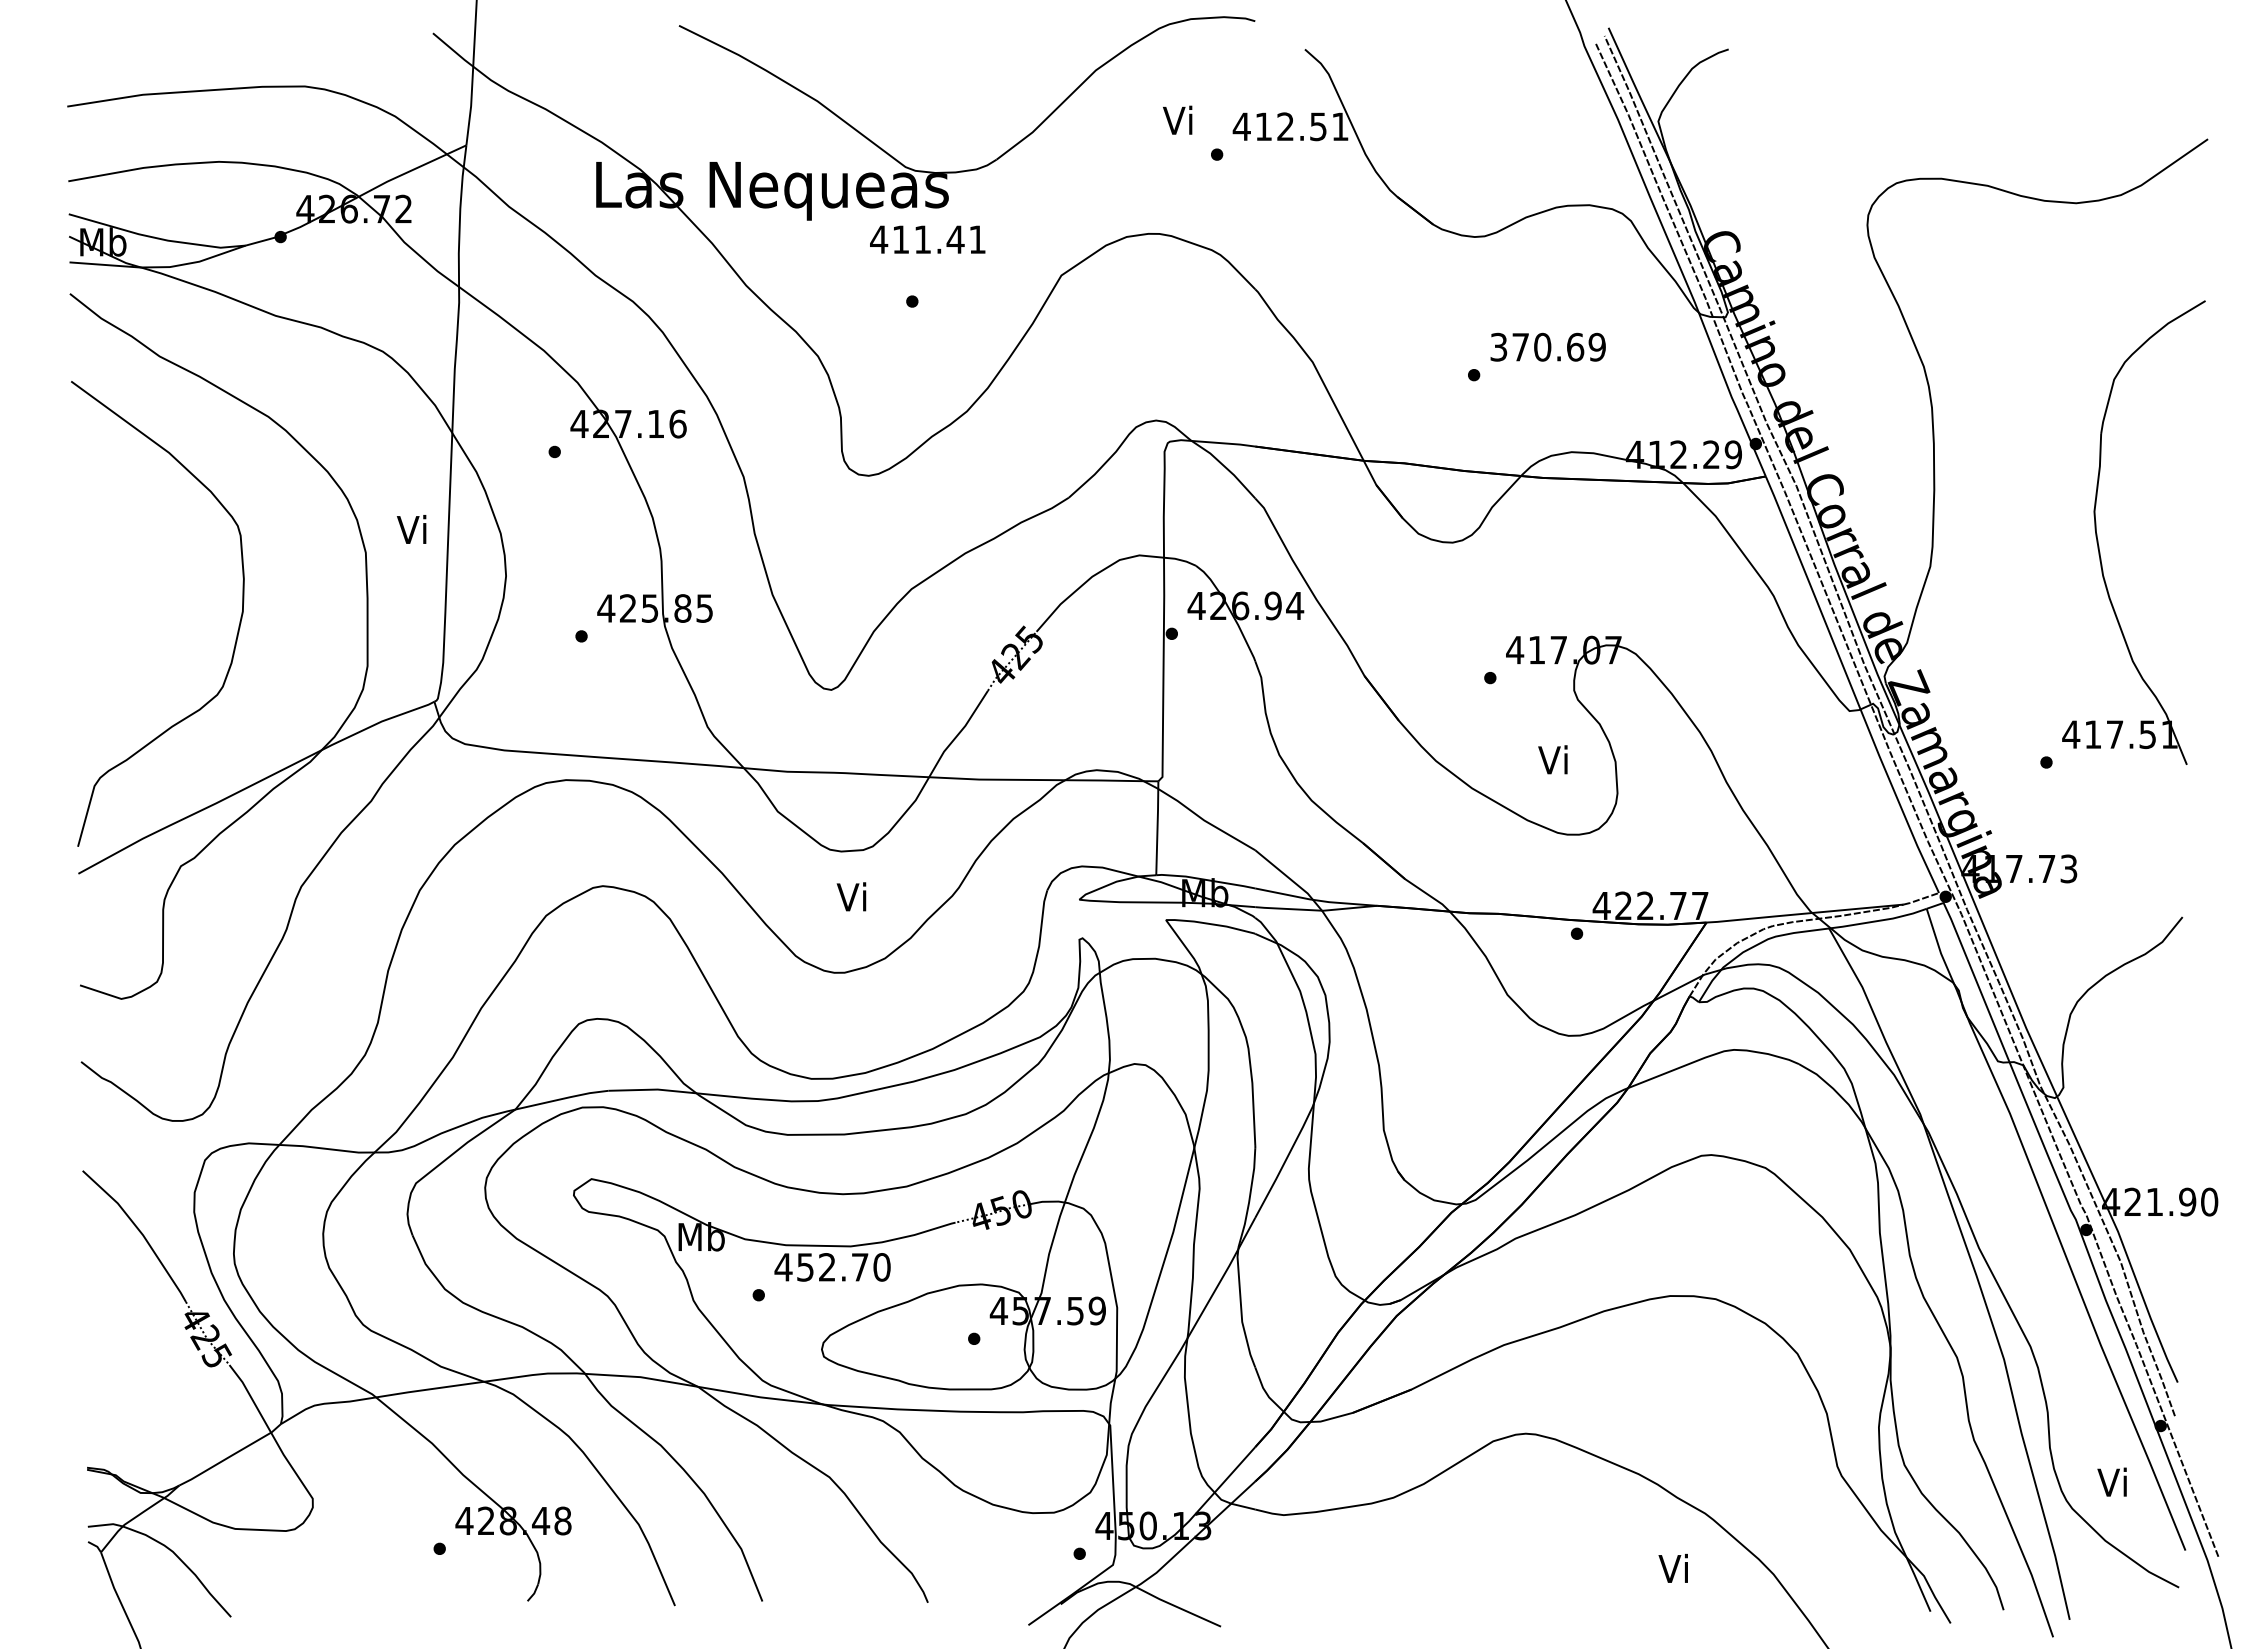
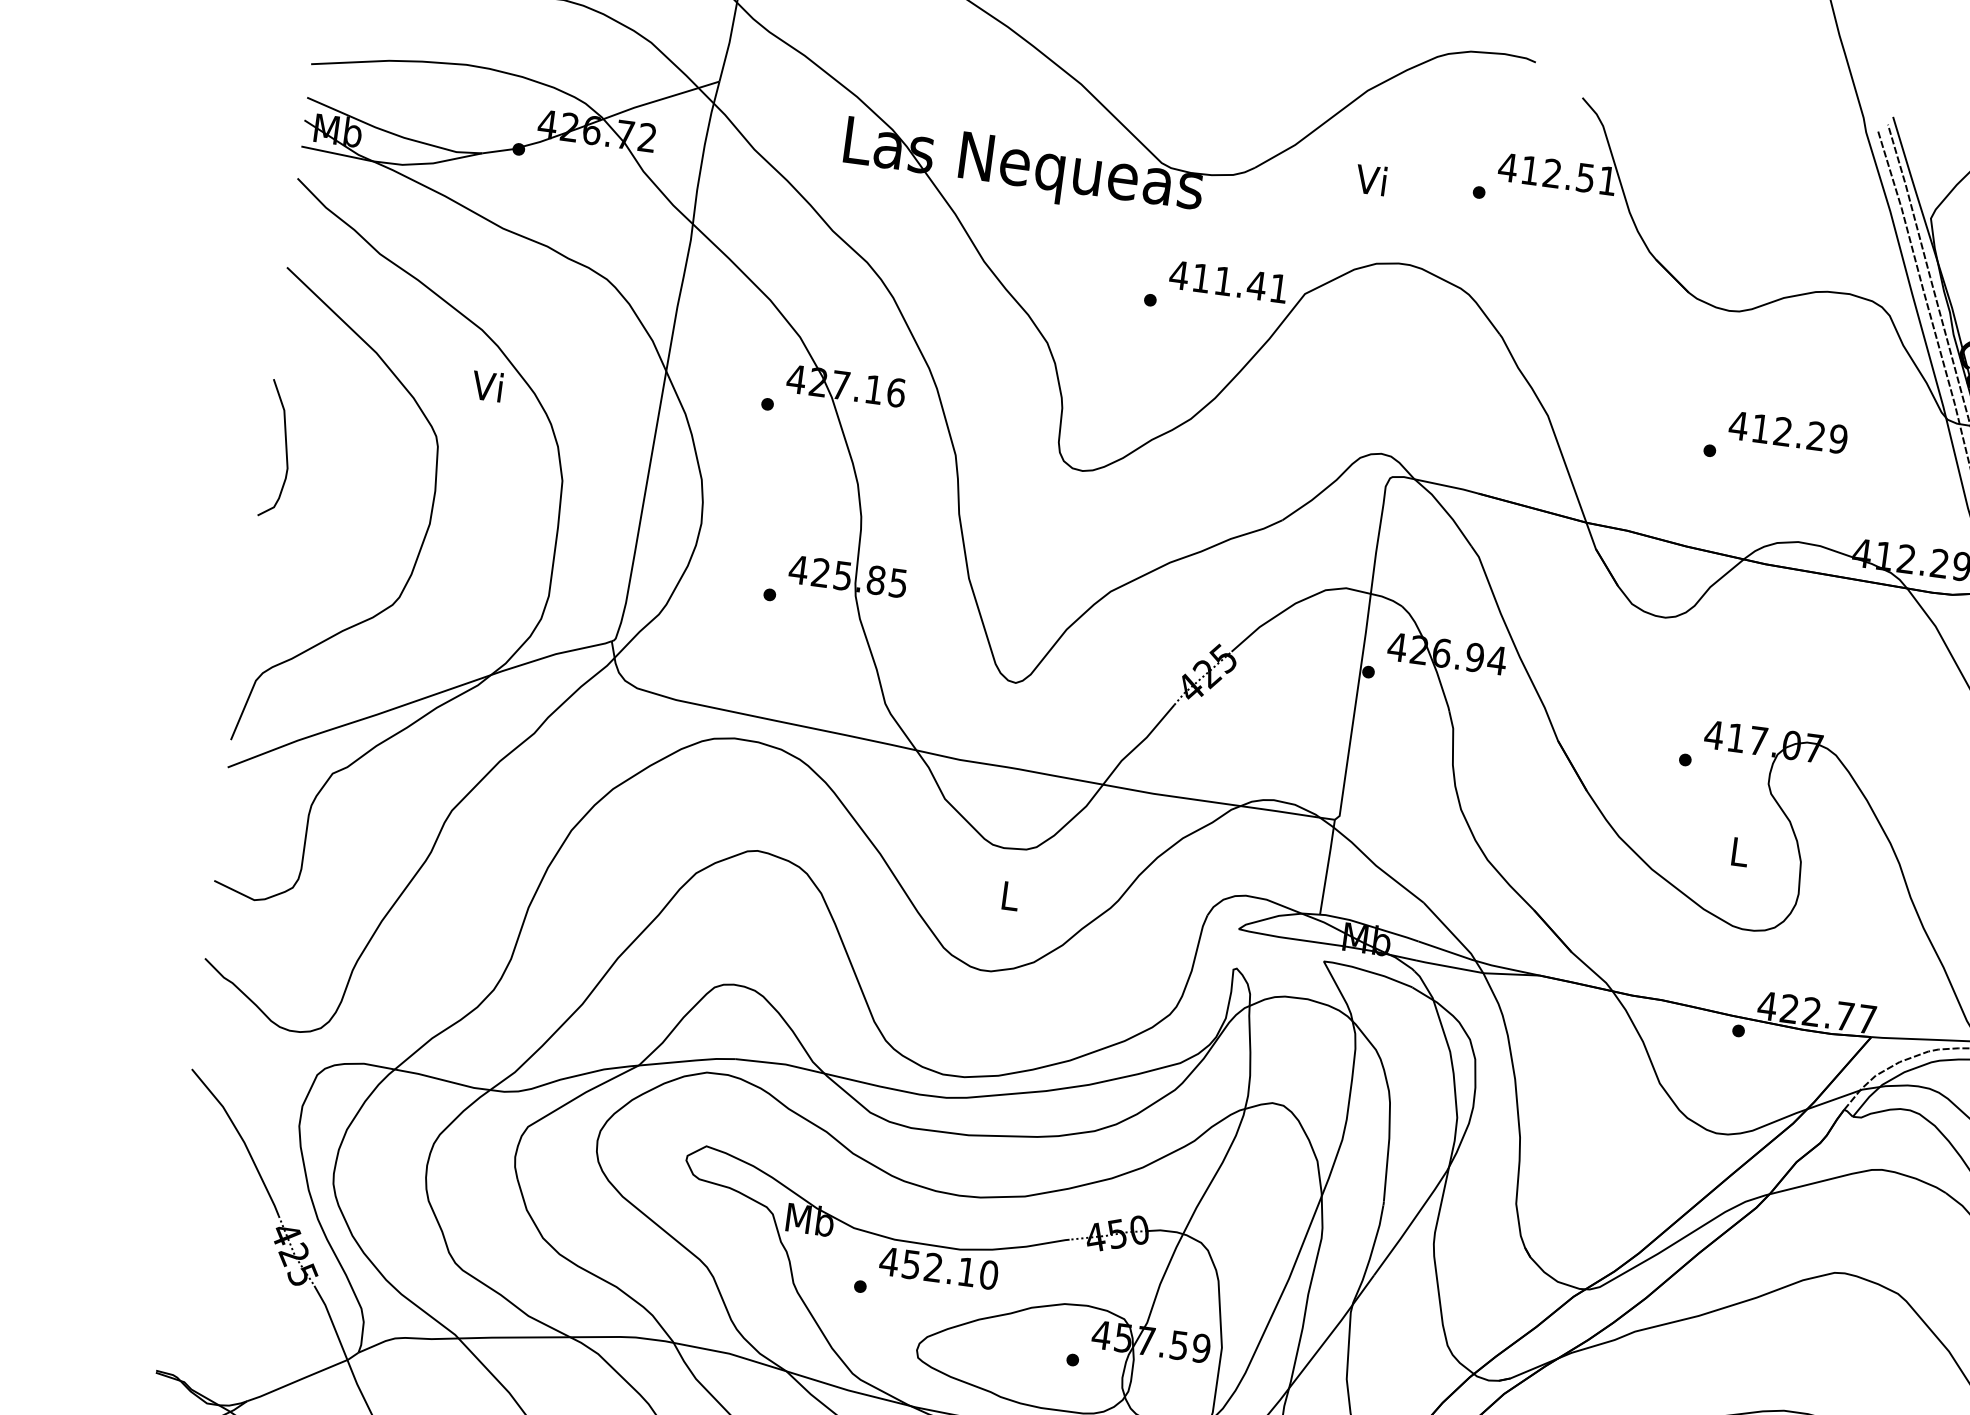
text: (1177, 119) -> (1370, 178), moved
text: (927, 239) -> (1228, 281), moved
text: (1536, 346) -> (1776, 430), 370.69 -> 412.29
text: (411, 529) -> (487, 386), moved
curve: (92, 555) -> (285, 446), added
text: (1552, 759) -> (1737, 850), Vi -> L
text: (851, 896) -> (1008, 895), Vi -> L
text: (860, 1267) -> (967, 1272), 452.70 -> 452.10

